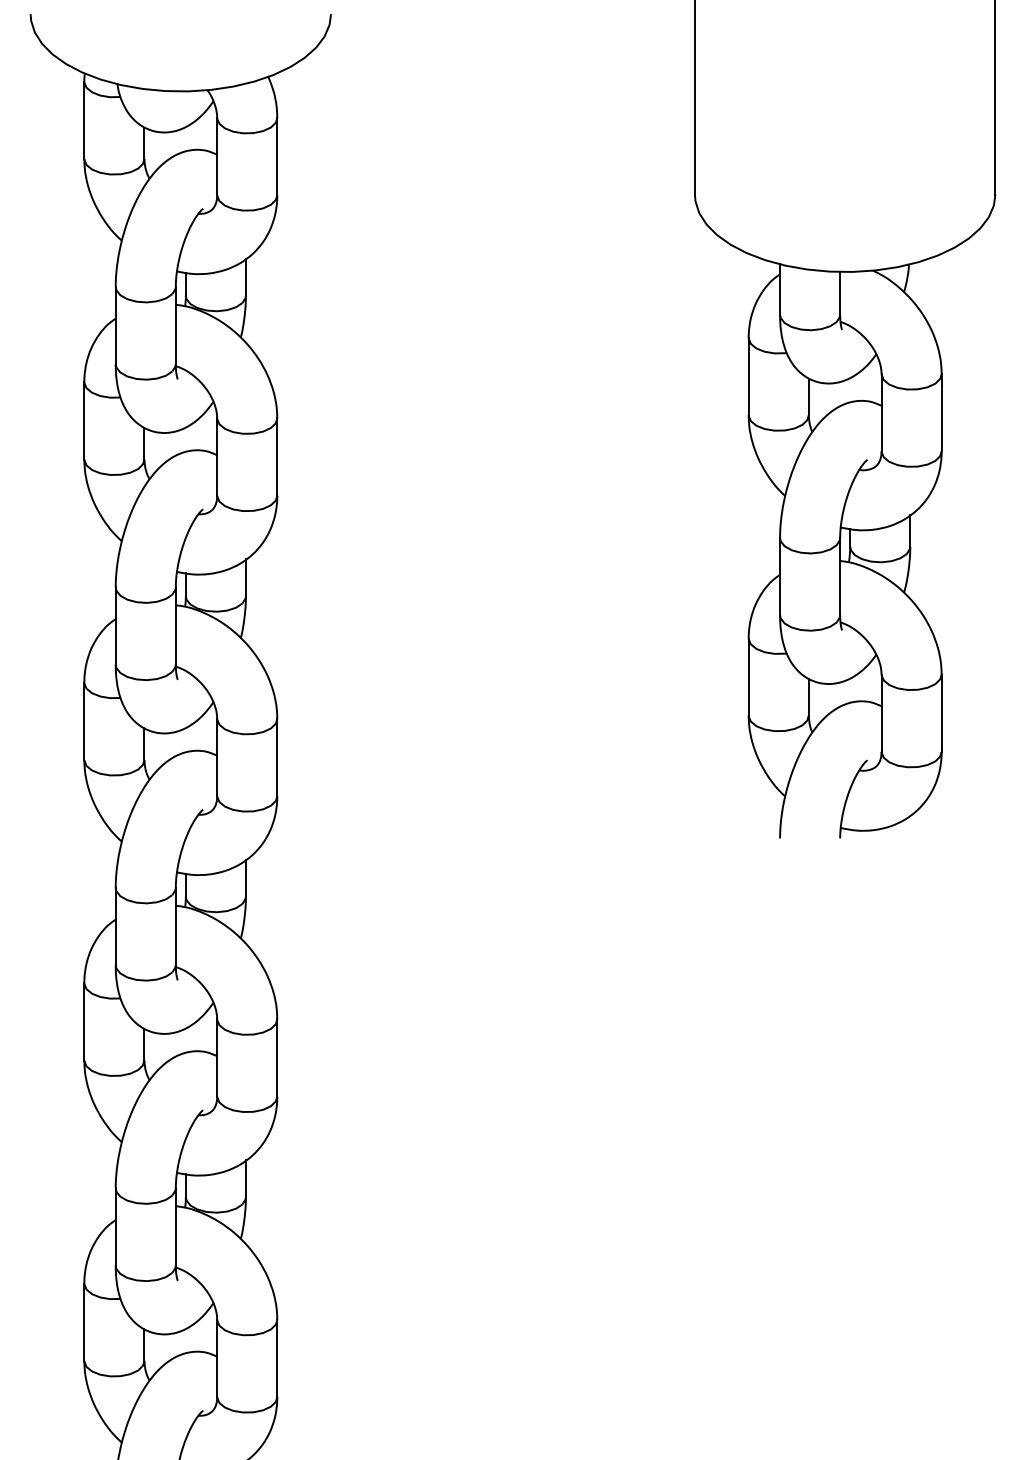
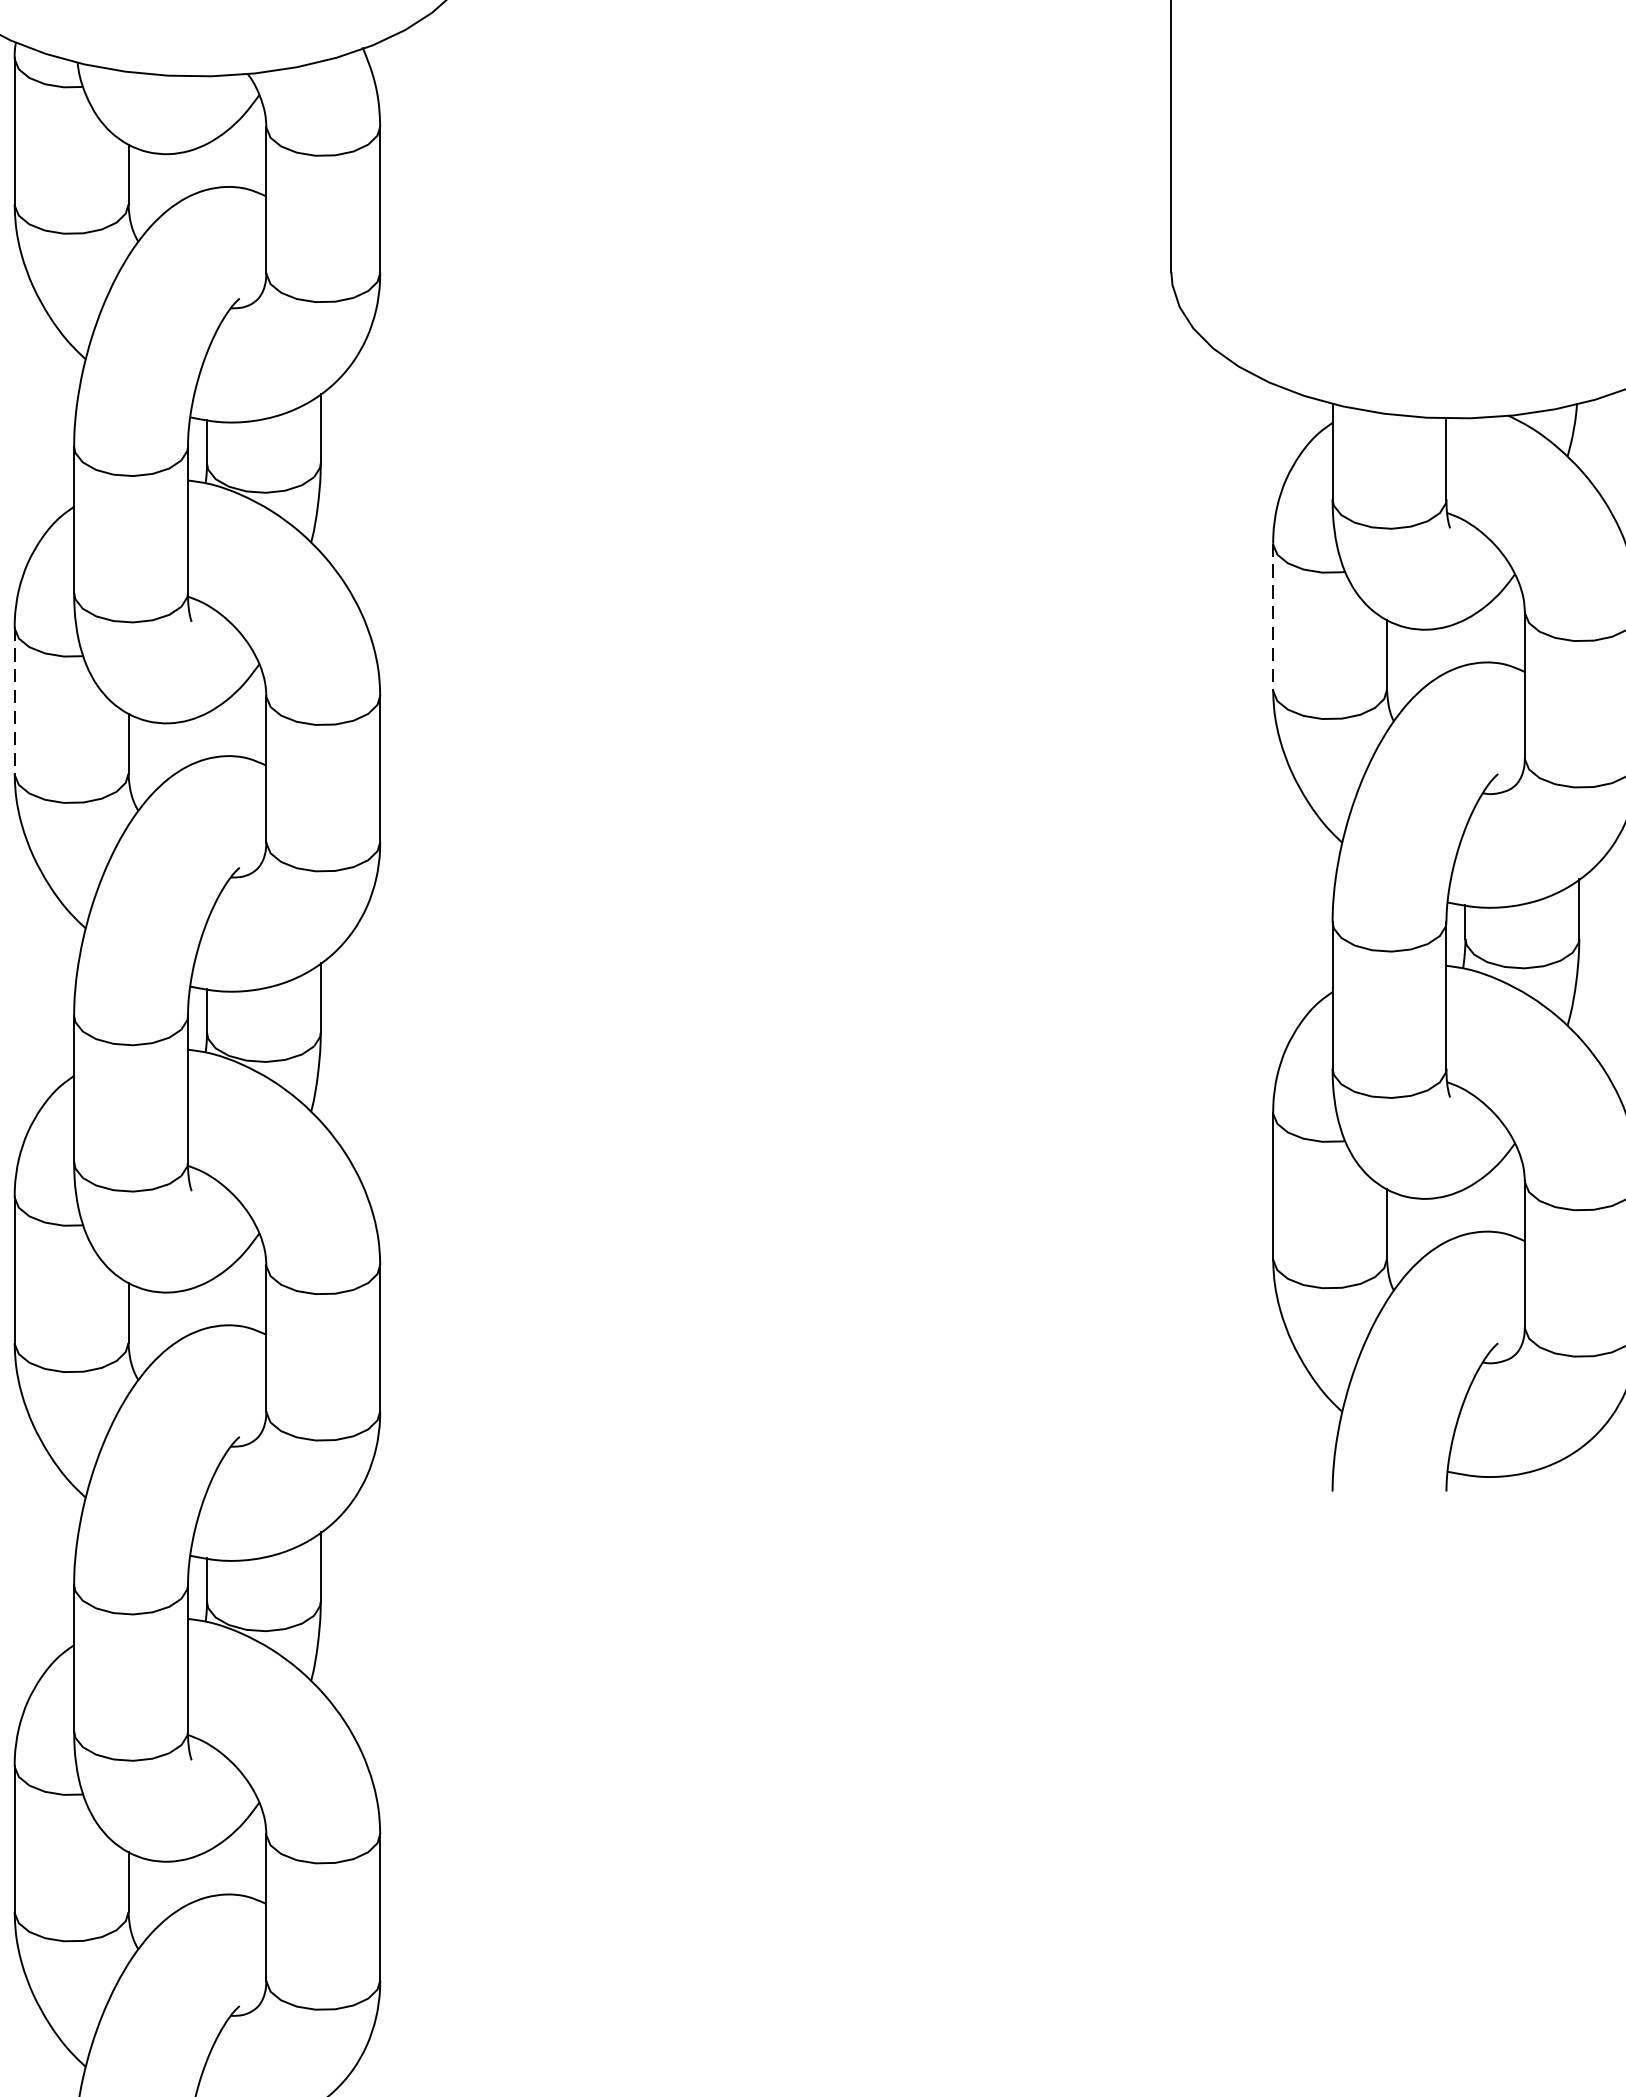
line: (748, 376) -> (1272, 616), solid -> dashed
line: (84, 421) -> (14, 701), solid -> dashed

